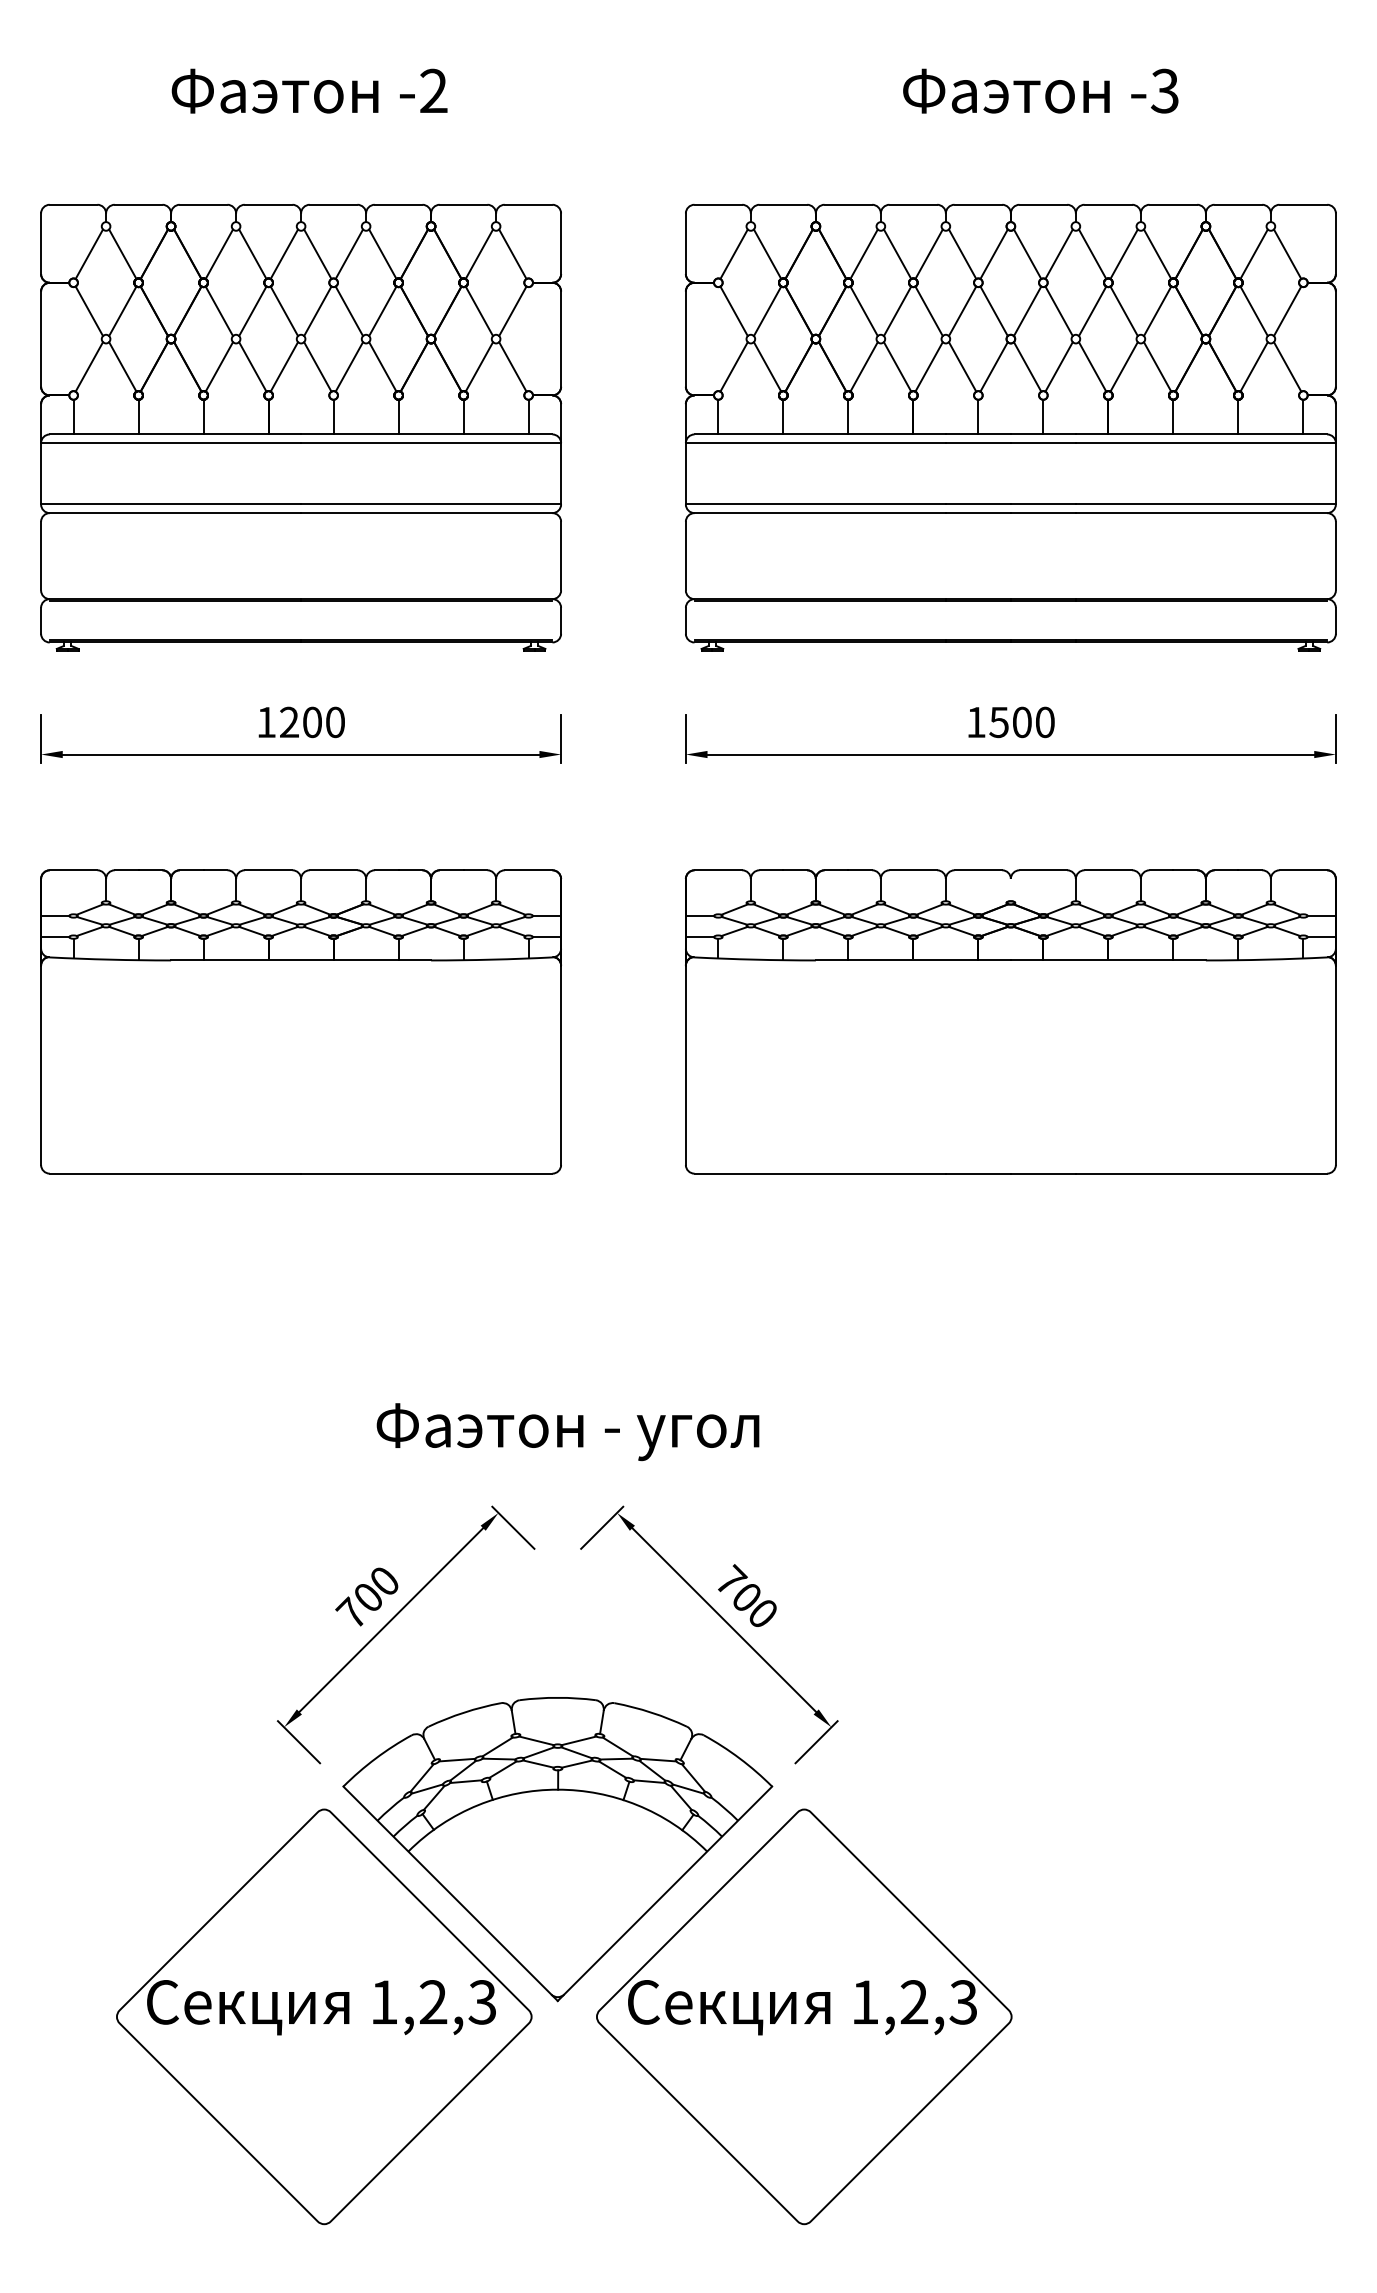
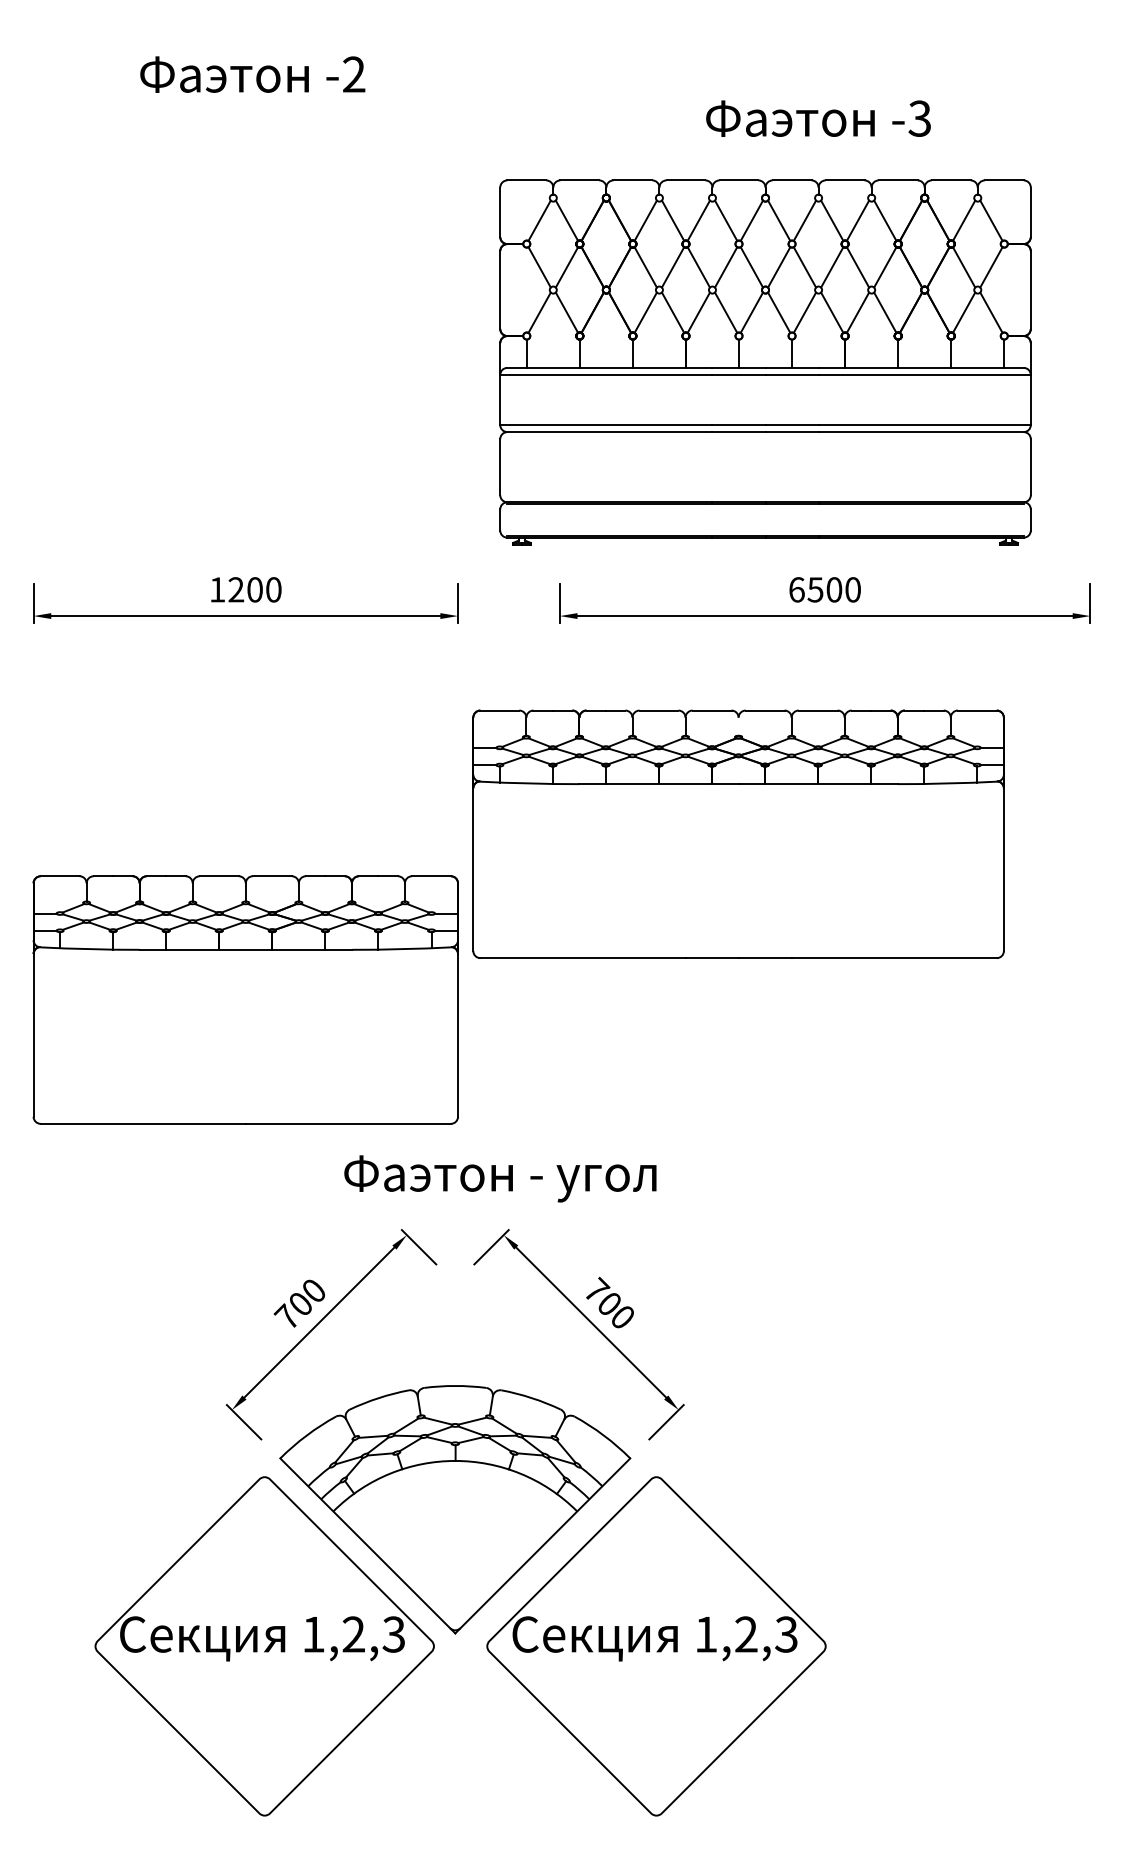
text: (1040, 90) -> (818, 118), moved
part: (300, 427) -> (245, 349), removed
part: (1010, 427) -> (765, 362), moved
text: (976, 722) -> (797, 589), 1500 -> 6500
part: (300, 1021) -> (245, 999), moved
part: (1010, 1021) -> (738, 833), moved
text: (567, 1432) -> (499, 1179), moved

